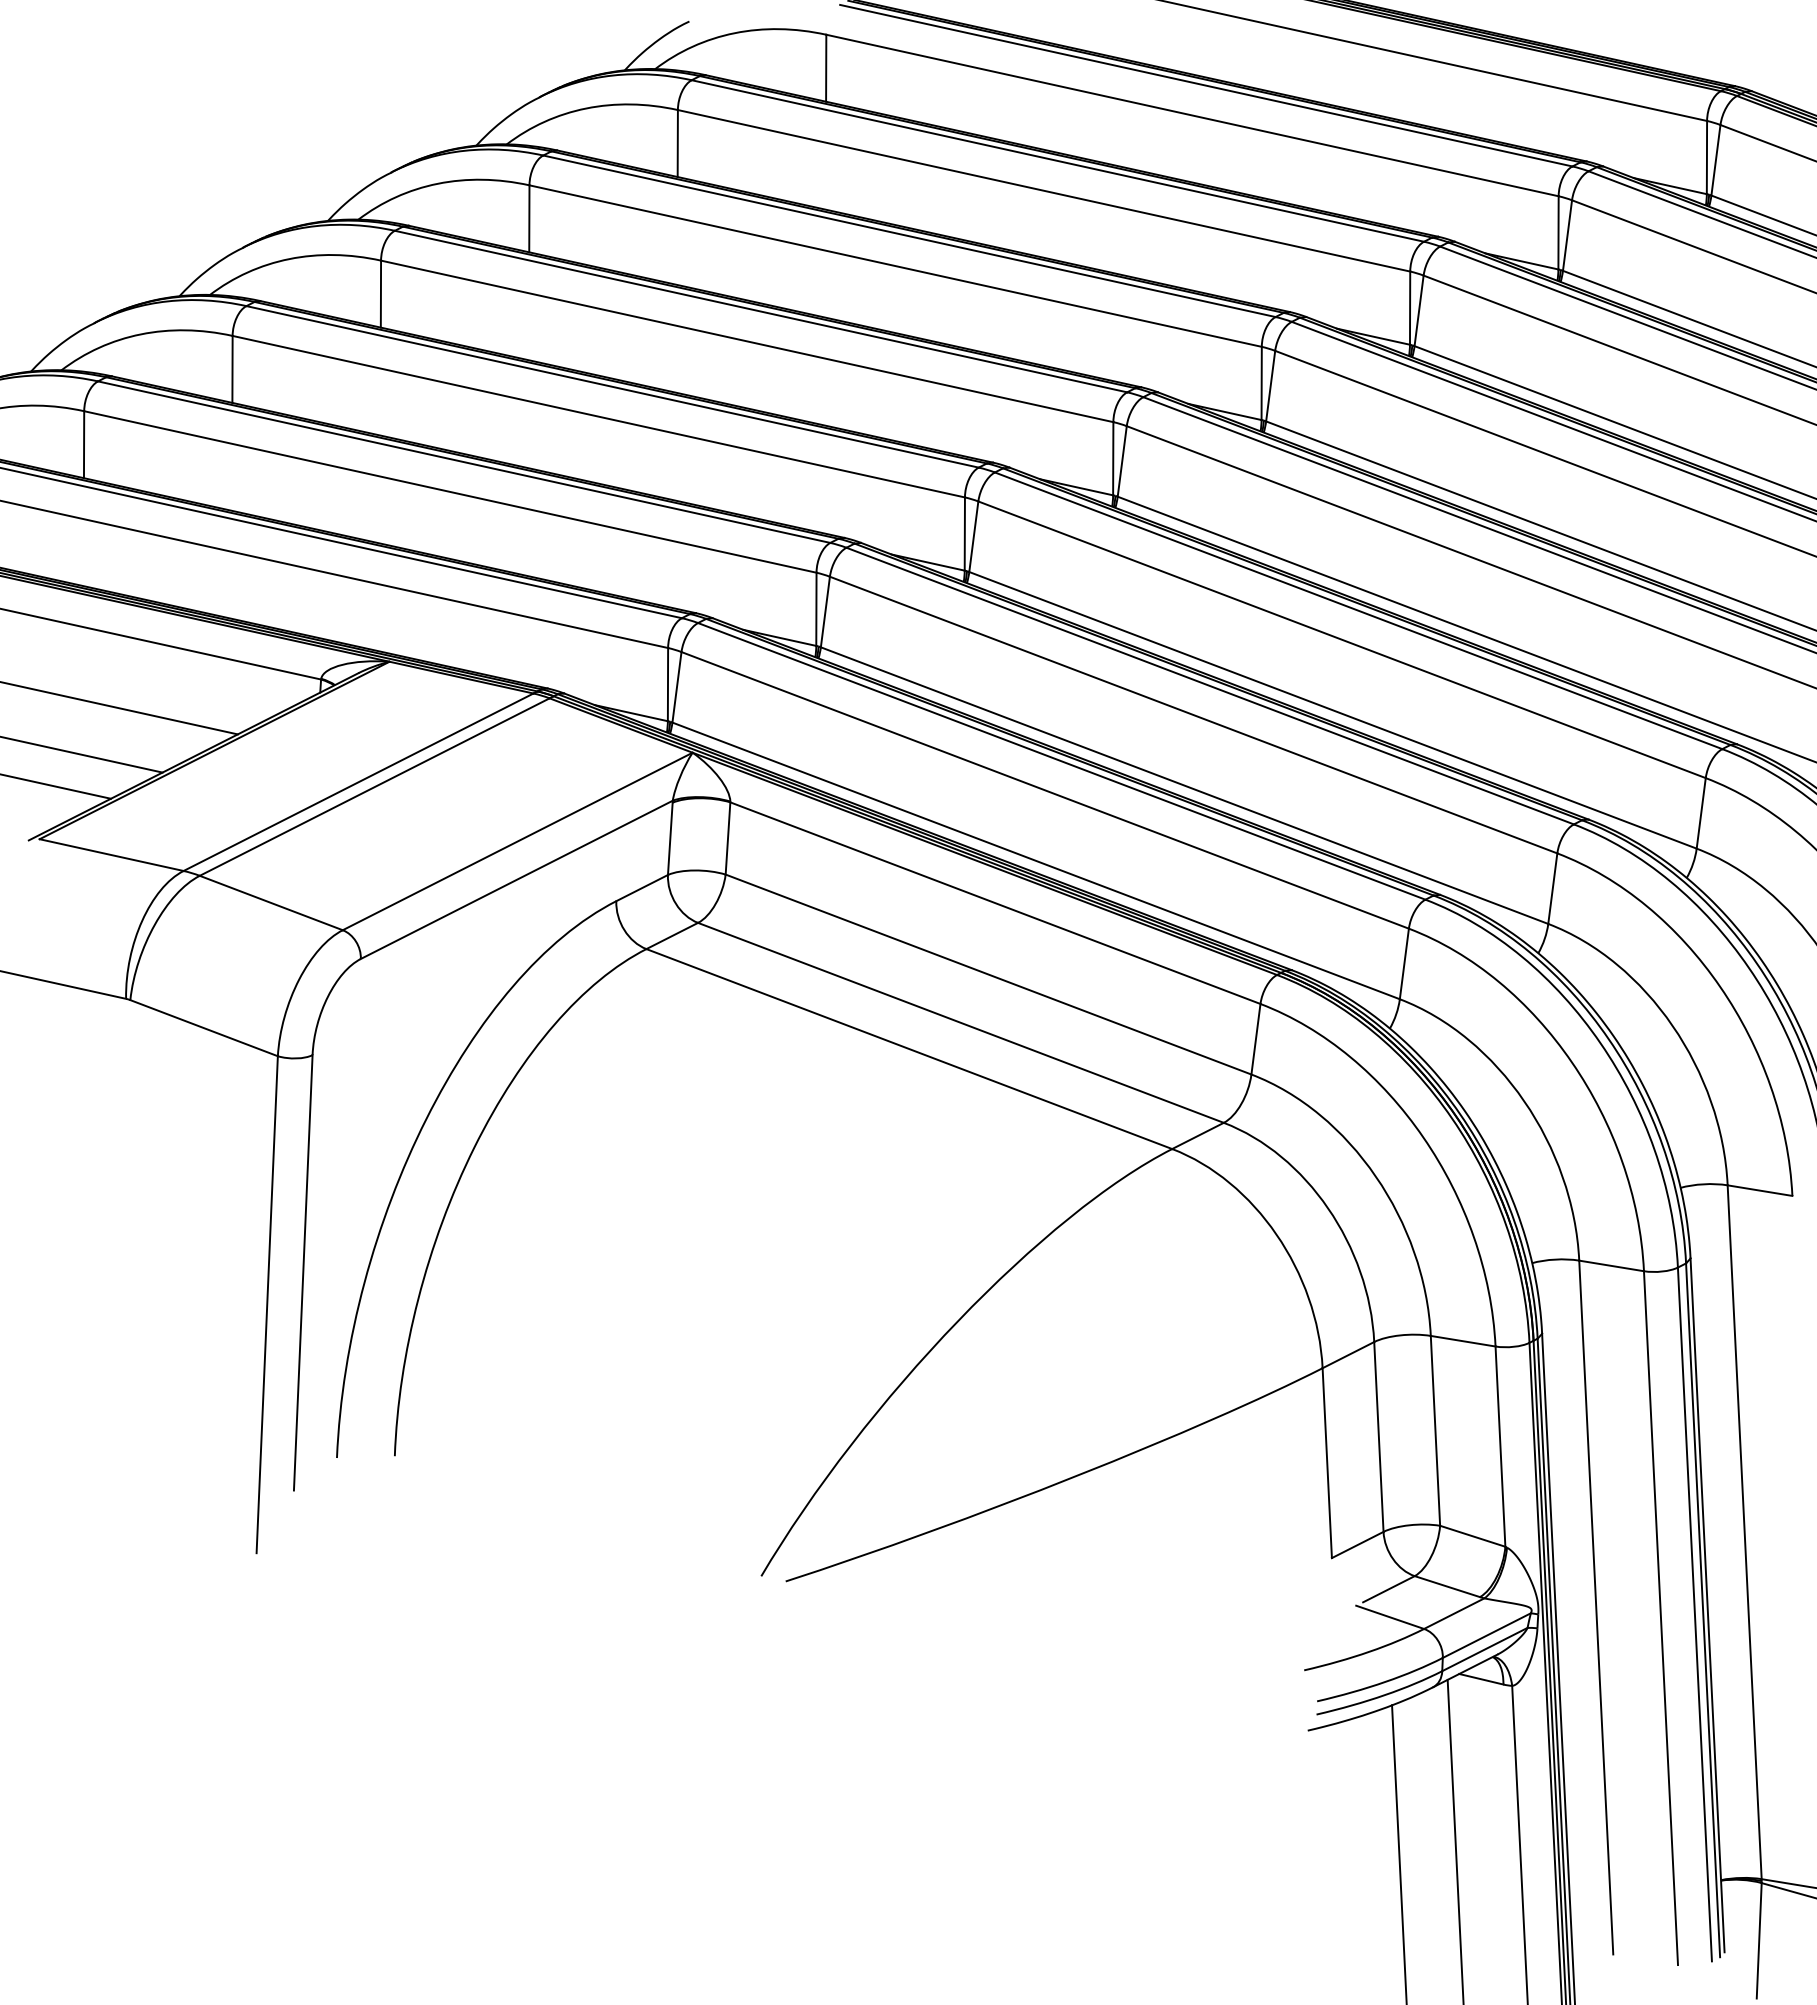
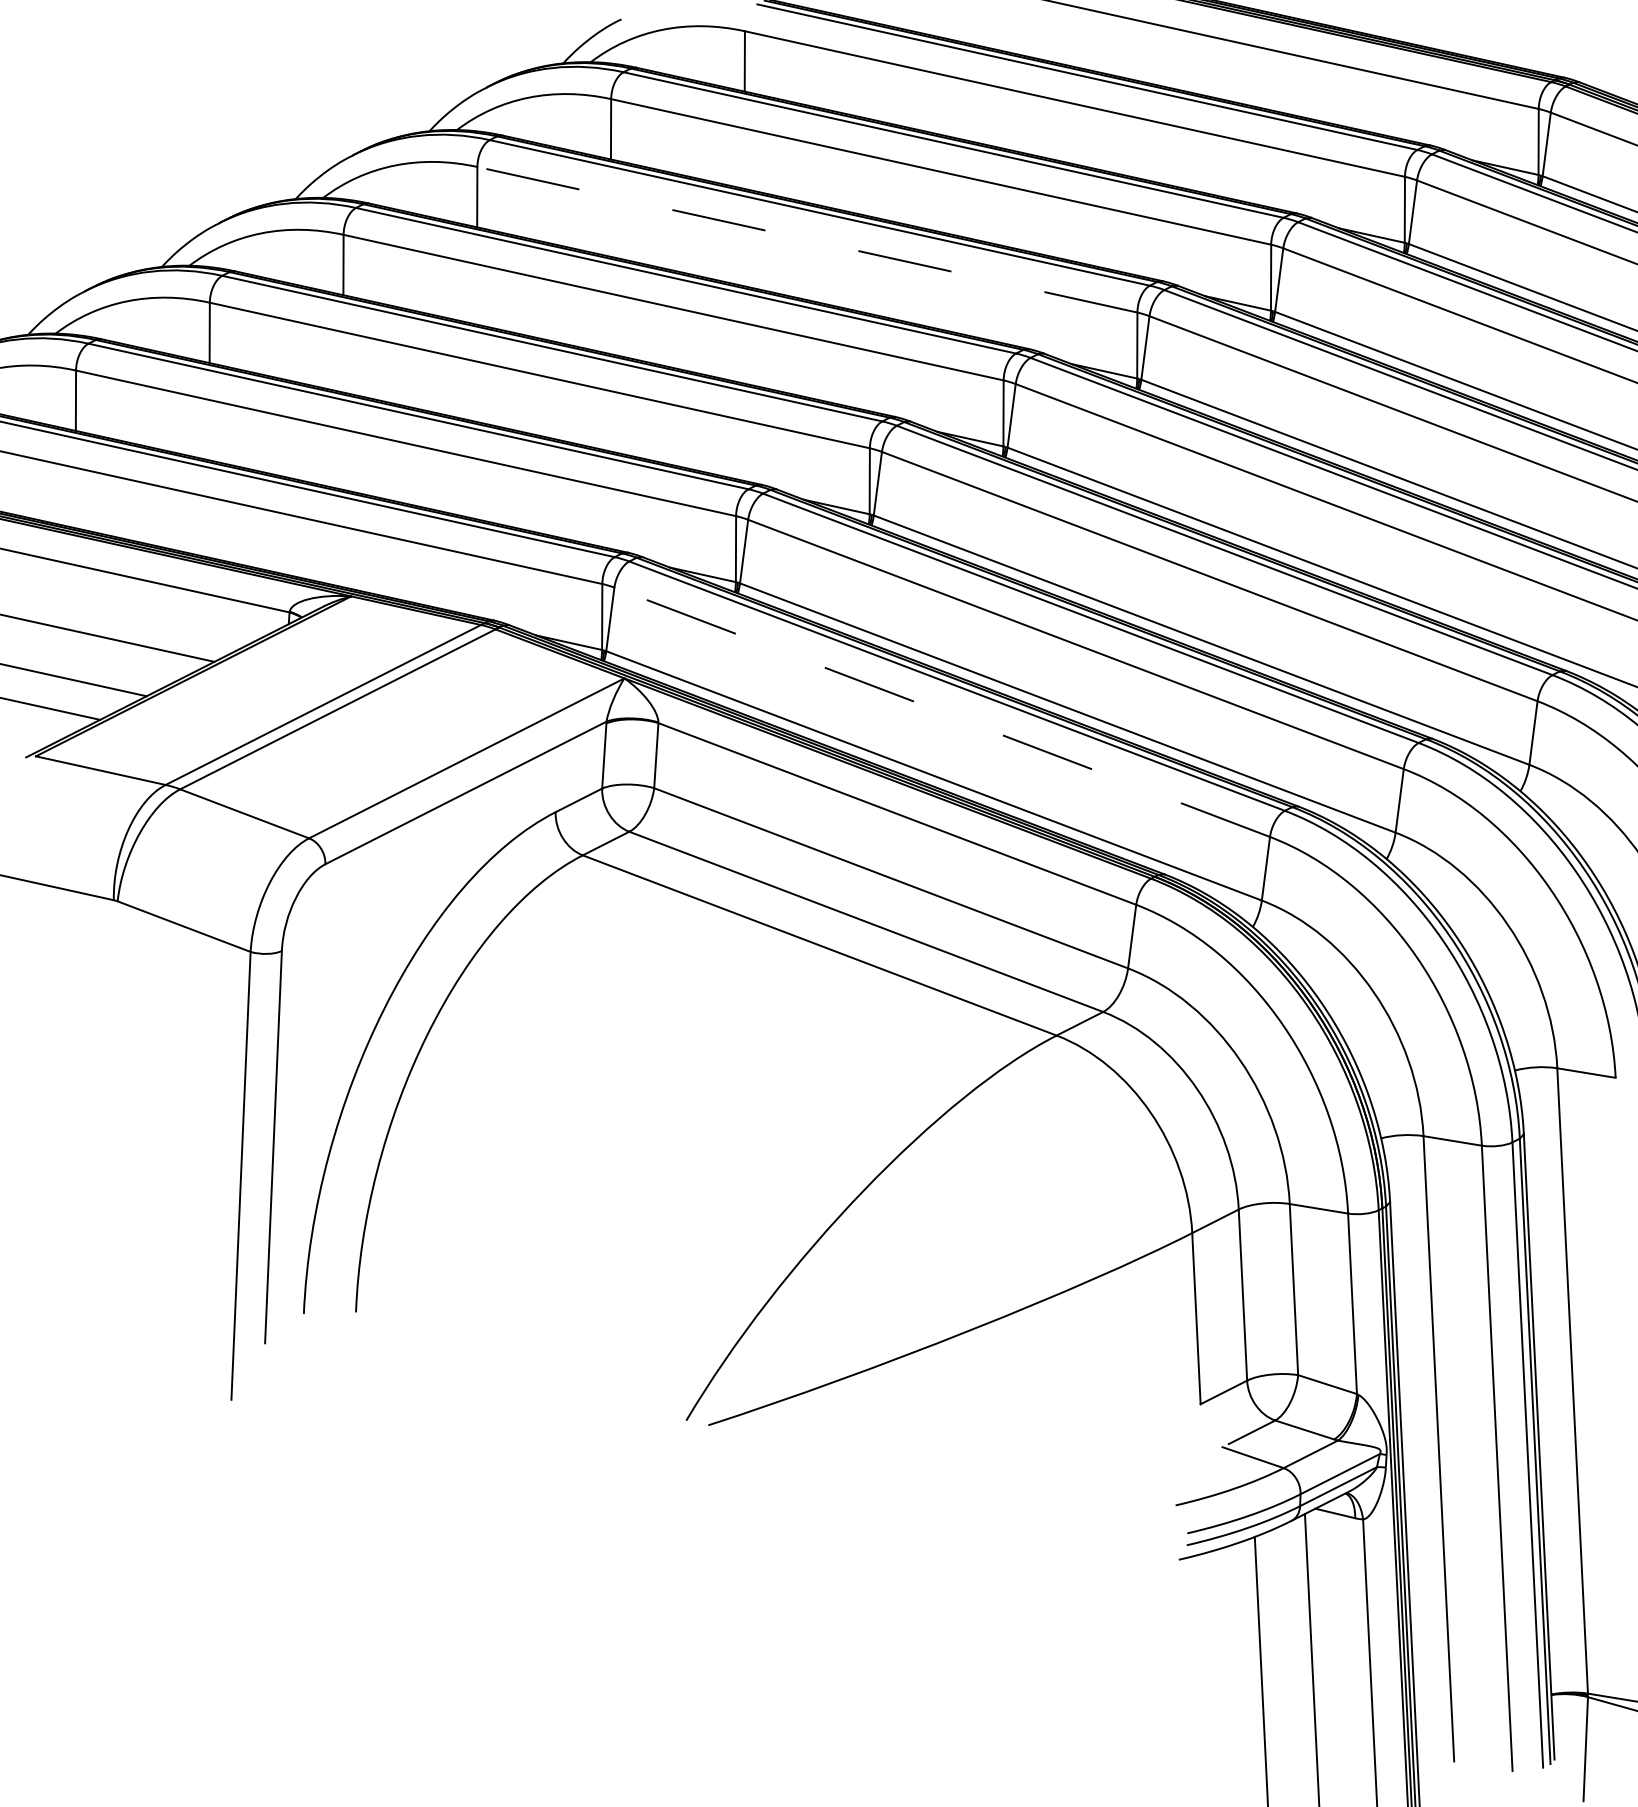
line: (895, 266) -> (807, 240), solid -> dashed
line: (1044, 790) -> (941, 712), solid -> dashed

